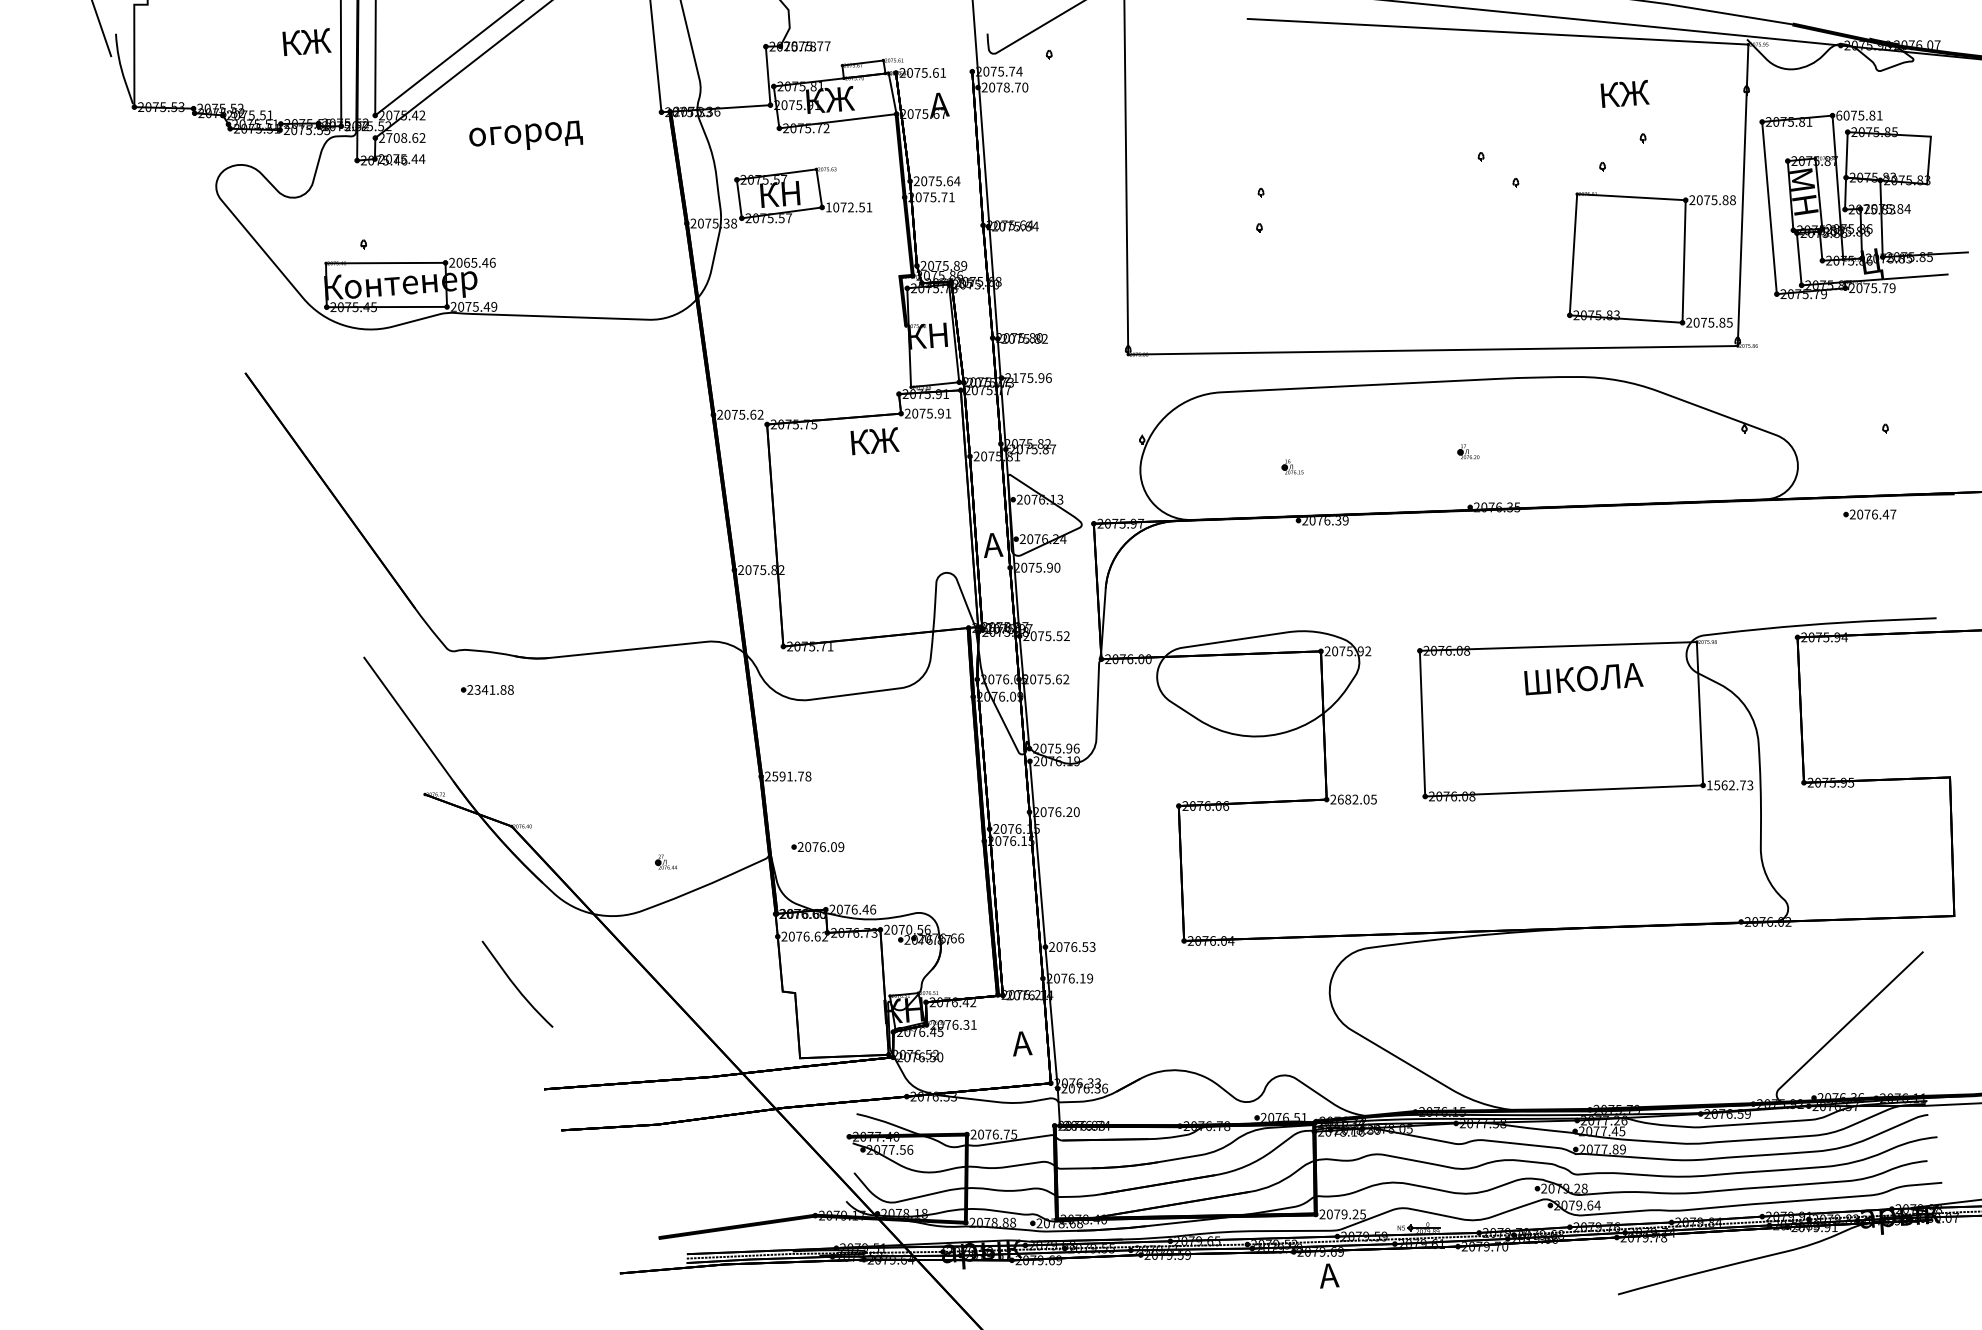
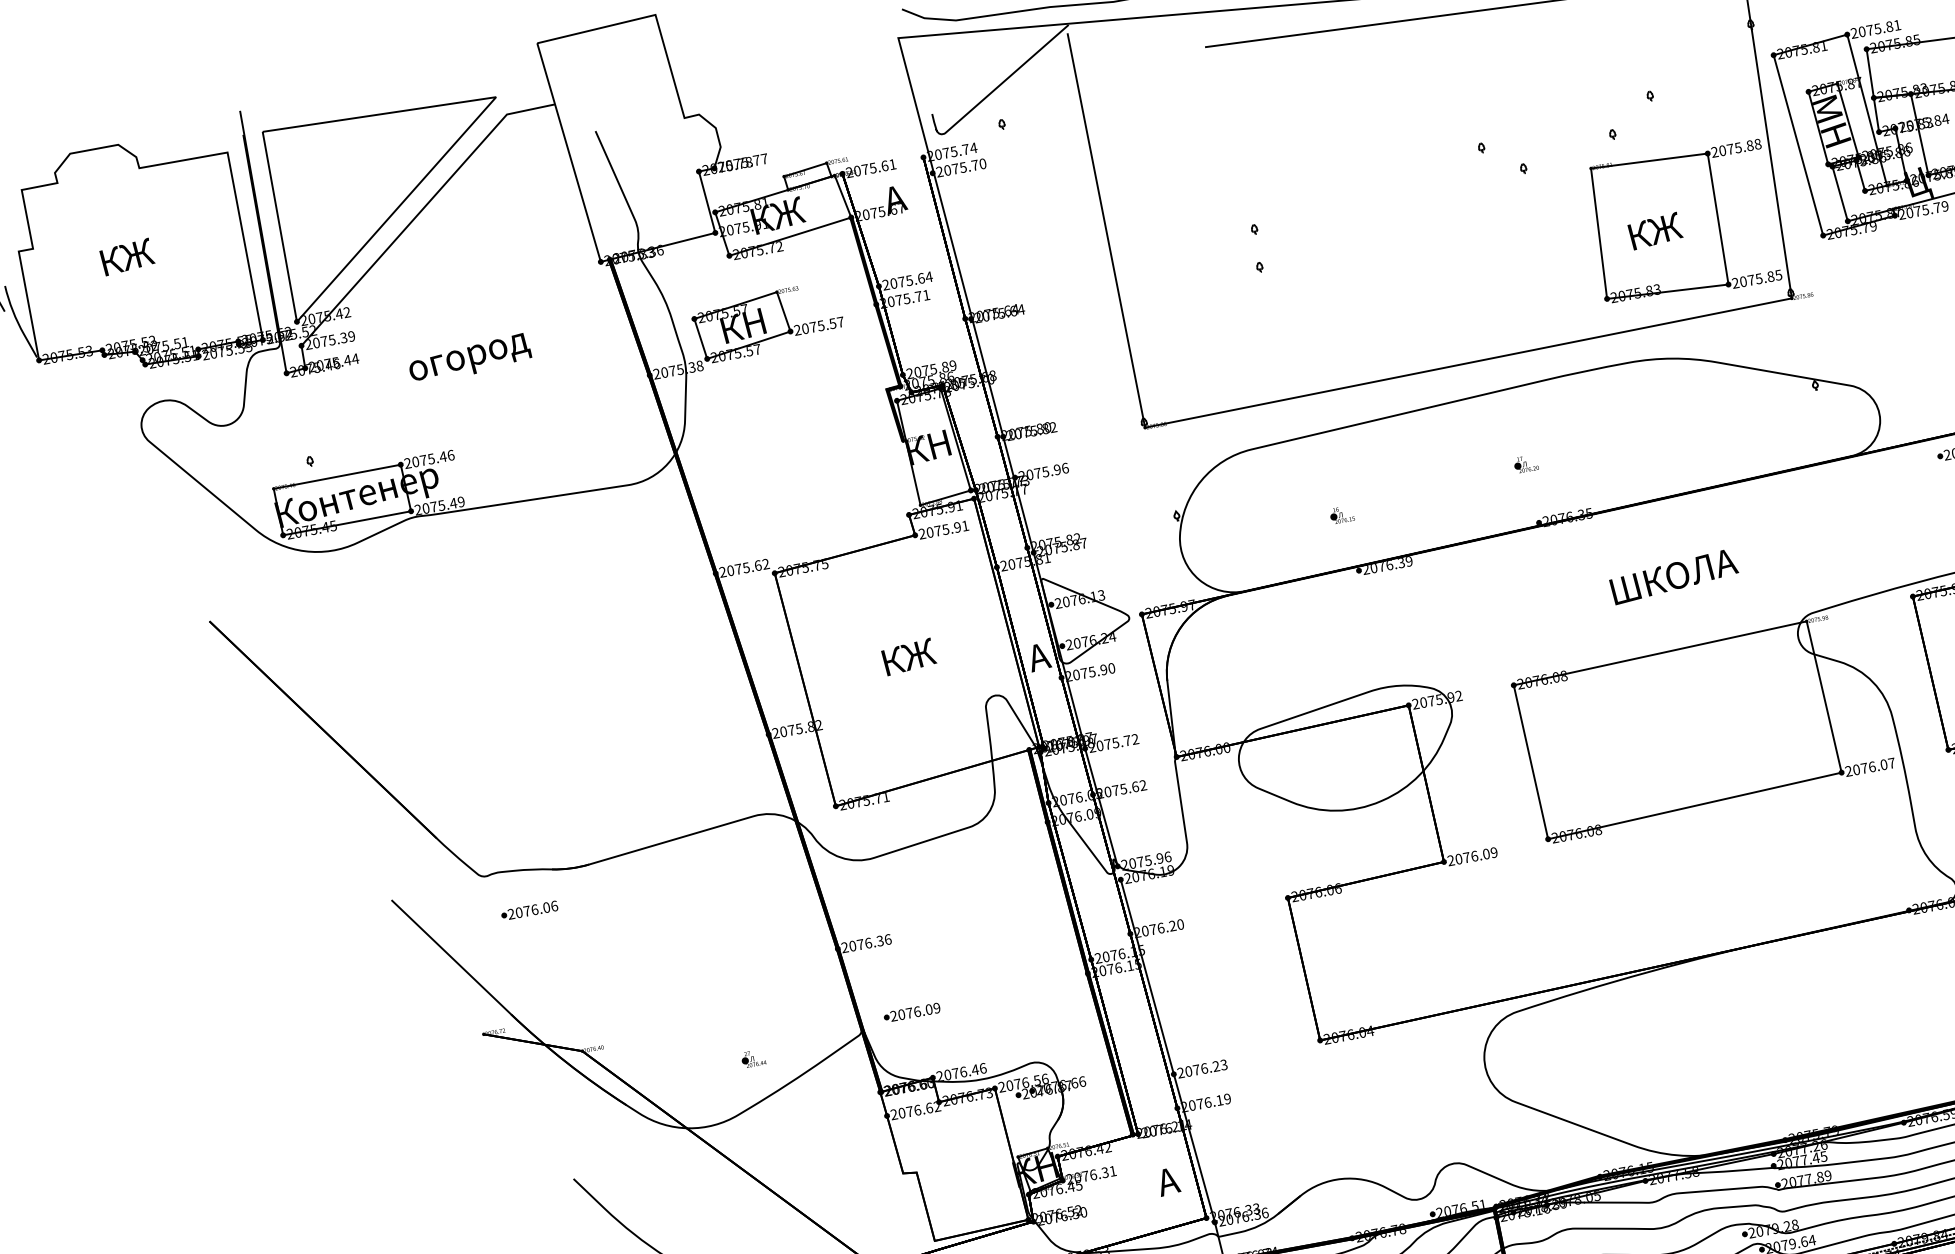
text: (306, 41) -> (126, 256), moved
text: (1006, 87) -> (962, 167), 2078.70 -> 2075.70
text: (1624, 93) -> (1654, 230), moved
text: (1839, 115) -> (1854, 33), 6075.81 -> 2075.81
text: (526, 134) -> (470, 357), moved
text: (405, 137) -> (333, 339), 2708.62 -> 2075.39
text: (848, 207) -> (818, 326), 1072.51 -> 2075.57
text: (466, 262) -> (423, 460), 2065.46 -> 2075.46
text: (1015, 378) -> (1029, 475), 2175.96 -> 2075.96
text: (874, 441) -> (908, 657), moved
text: (1059, 636) -> (1127, 741), 2075.52 -> 2075.72
text: (1583, 679) -> (1673, 577), moved
text: (493, 689) -> (535, 909), 2341.88 -> 2076.06
text: (791, 776) -> (870, 942), 2591.78 -> 2076.36
text: (1729, 785) -> (1869, 767), 1562.73 -> 2076.07
text: (1356, 799) -> (1475, 855), 2682.05 -> 2076.09
text: (909, 929) -> (1025, 1082), 2070.56 -> 2076.56
text: (1085, 946) -> (1216, 1065), 2076.53 -> 2076.23

